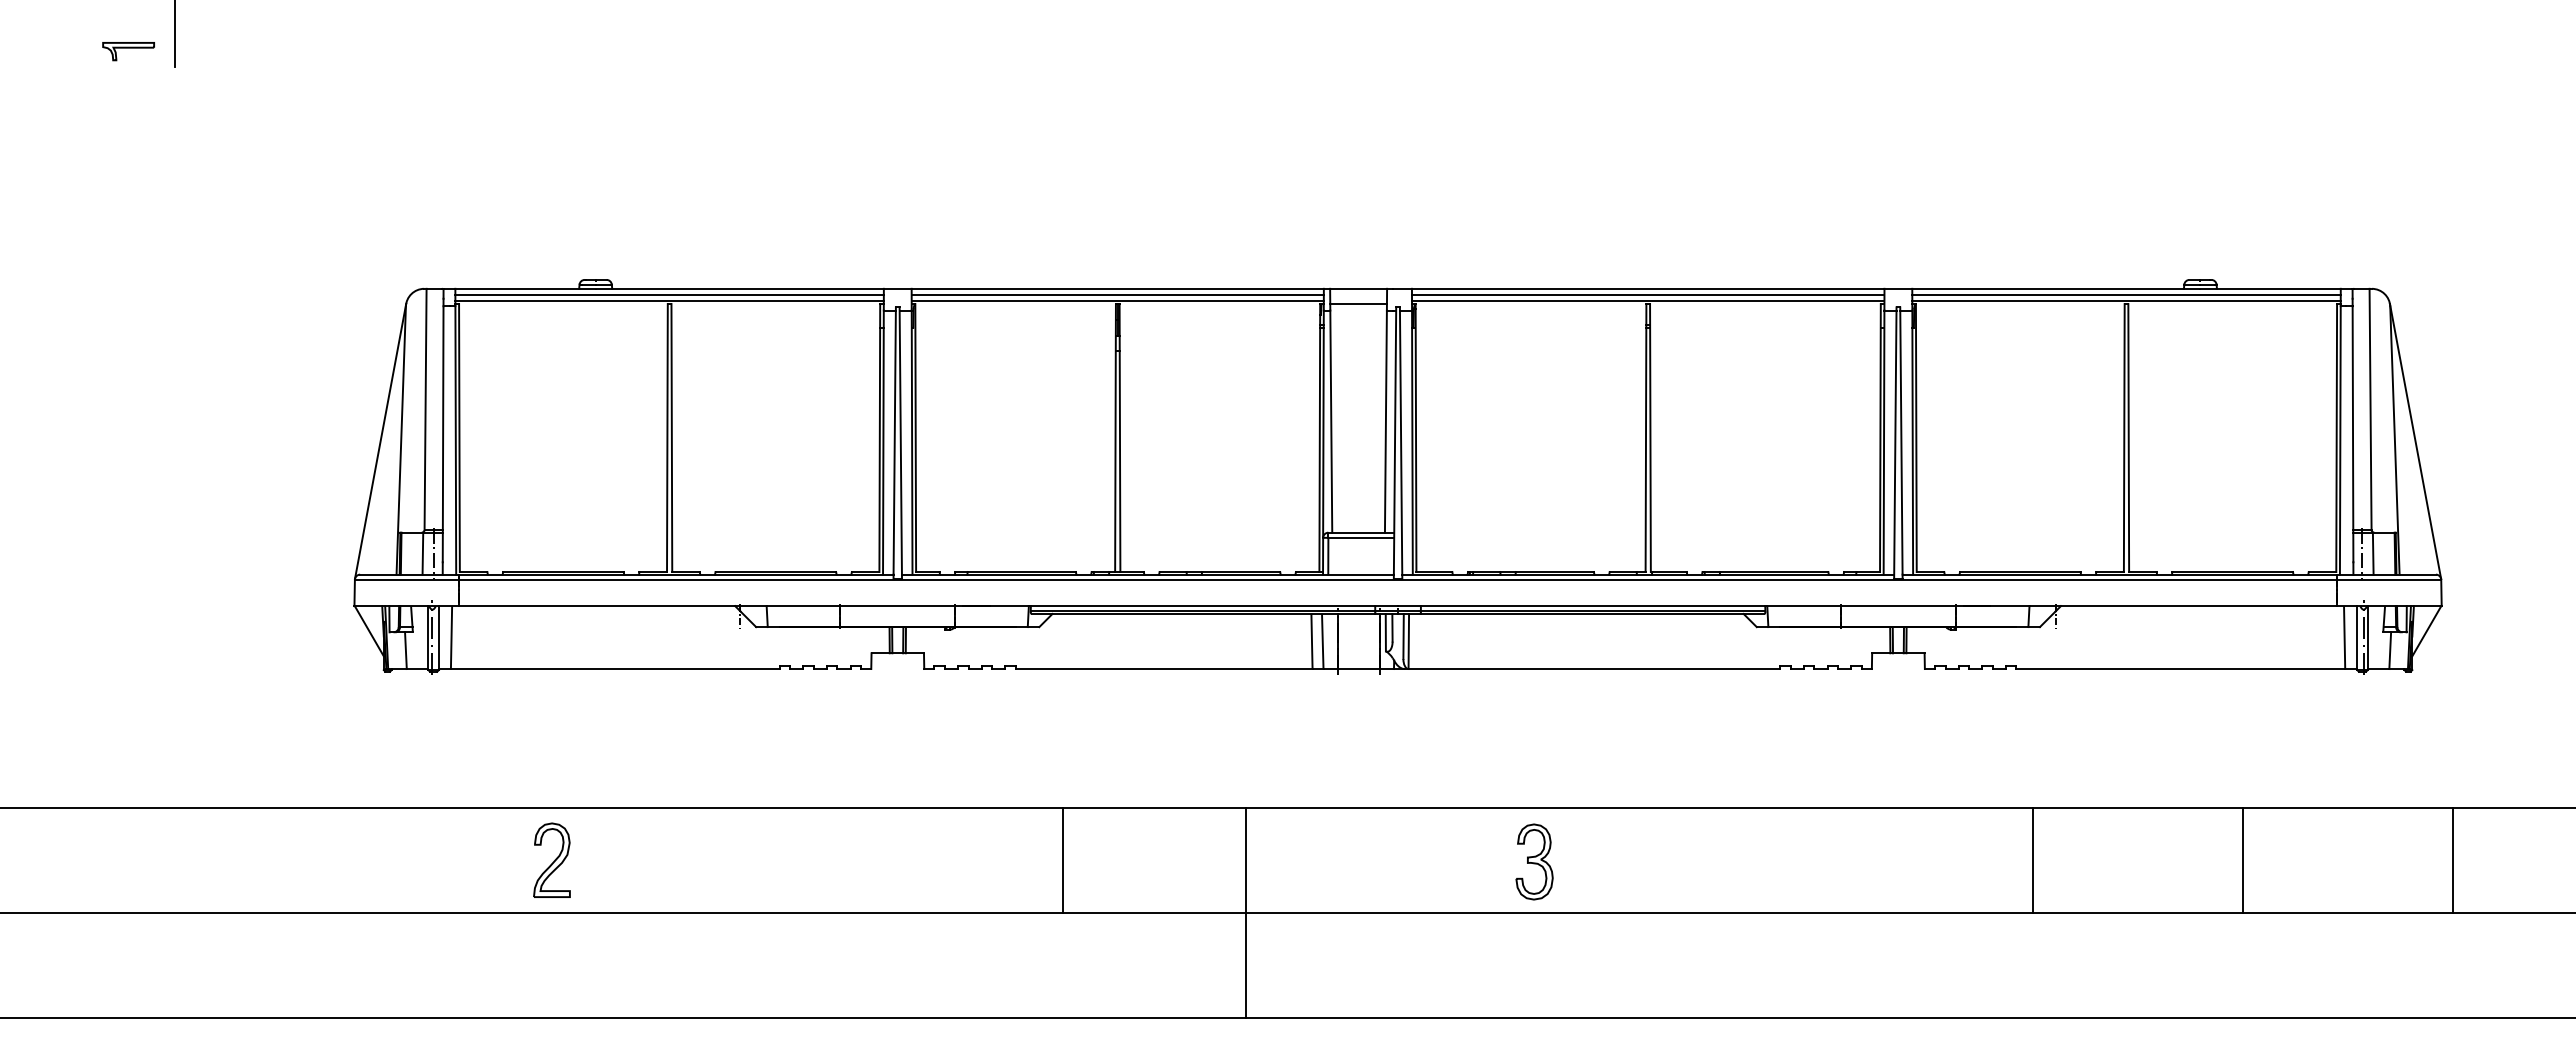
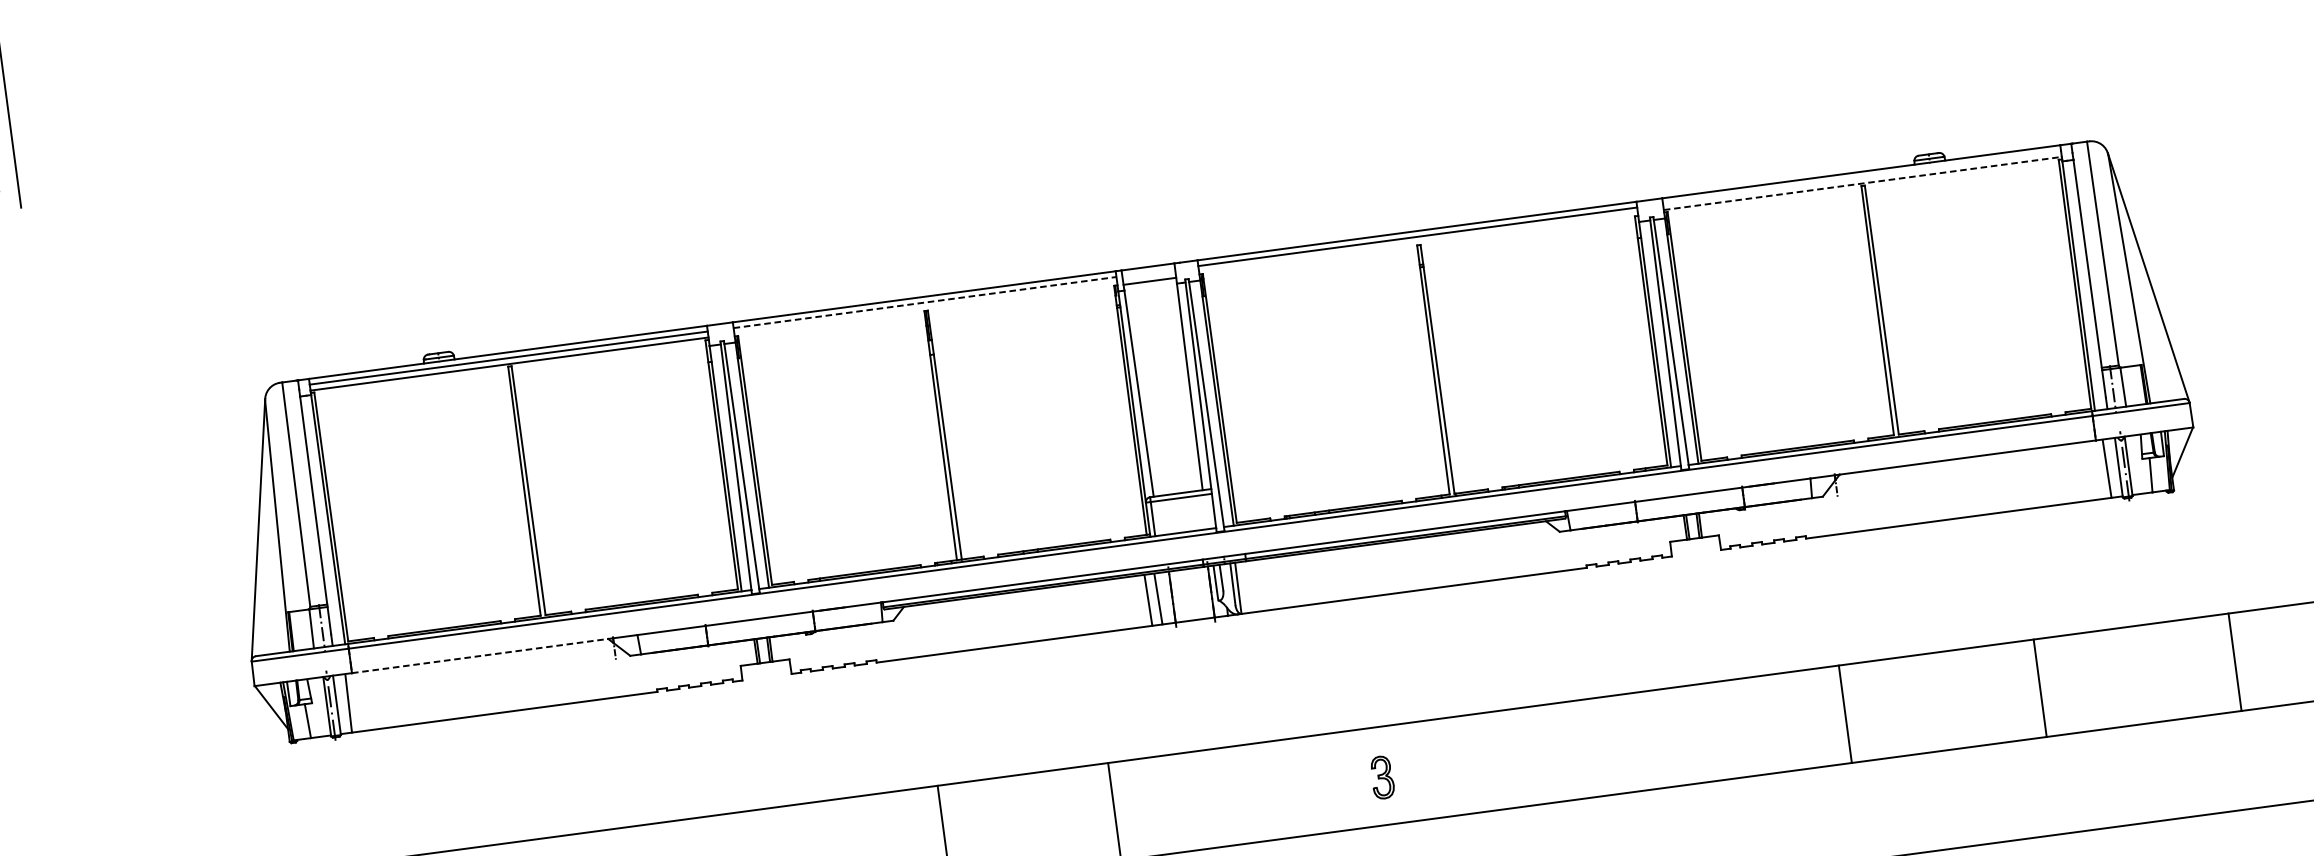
line: (1118, 295) -> (925, 302), solid -> dashed
line: (2126, 295) -> (1862, 177), removed
line: (1117, 301) -> (925, 308), removed
line: (1648, 301) -> (1418, 242), removed
line: (2127, 301) -> (1863, 183), solid -> dashed
line: (597, 606) -> (480, 656), solid -> dashed
part: (1534, 861) -> (1382, 777), size x0.6

